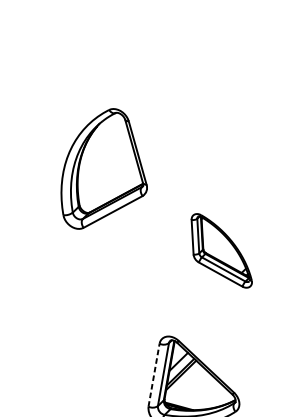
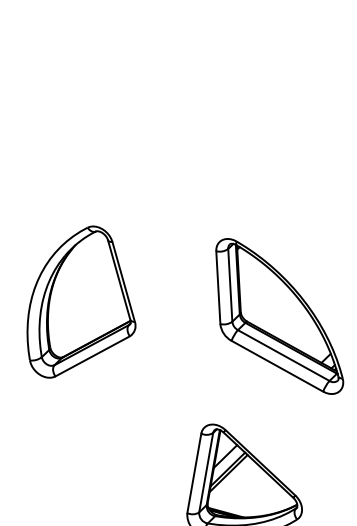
part: (104, 168) -> (81, 301), moved
part: (221, 250) -> (279, 316), size x1.67
line: (154, 374) -> (194, 472), dashed -> solid

